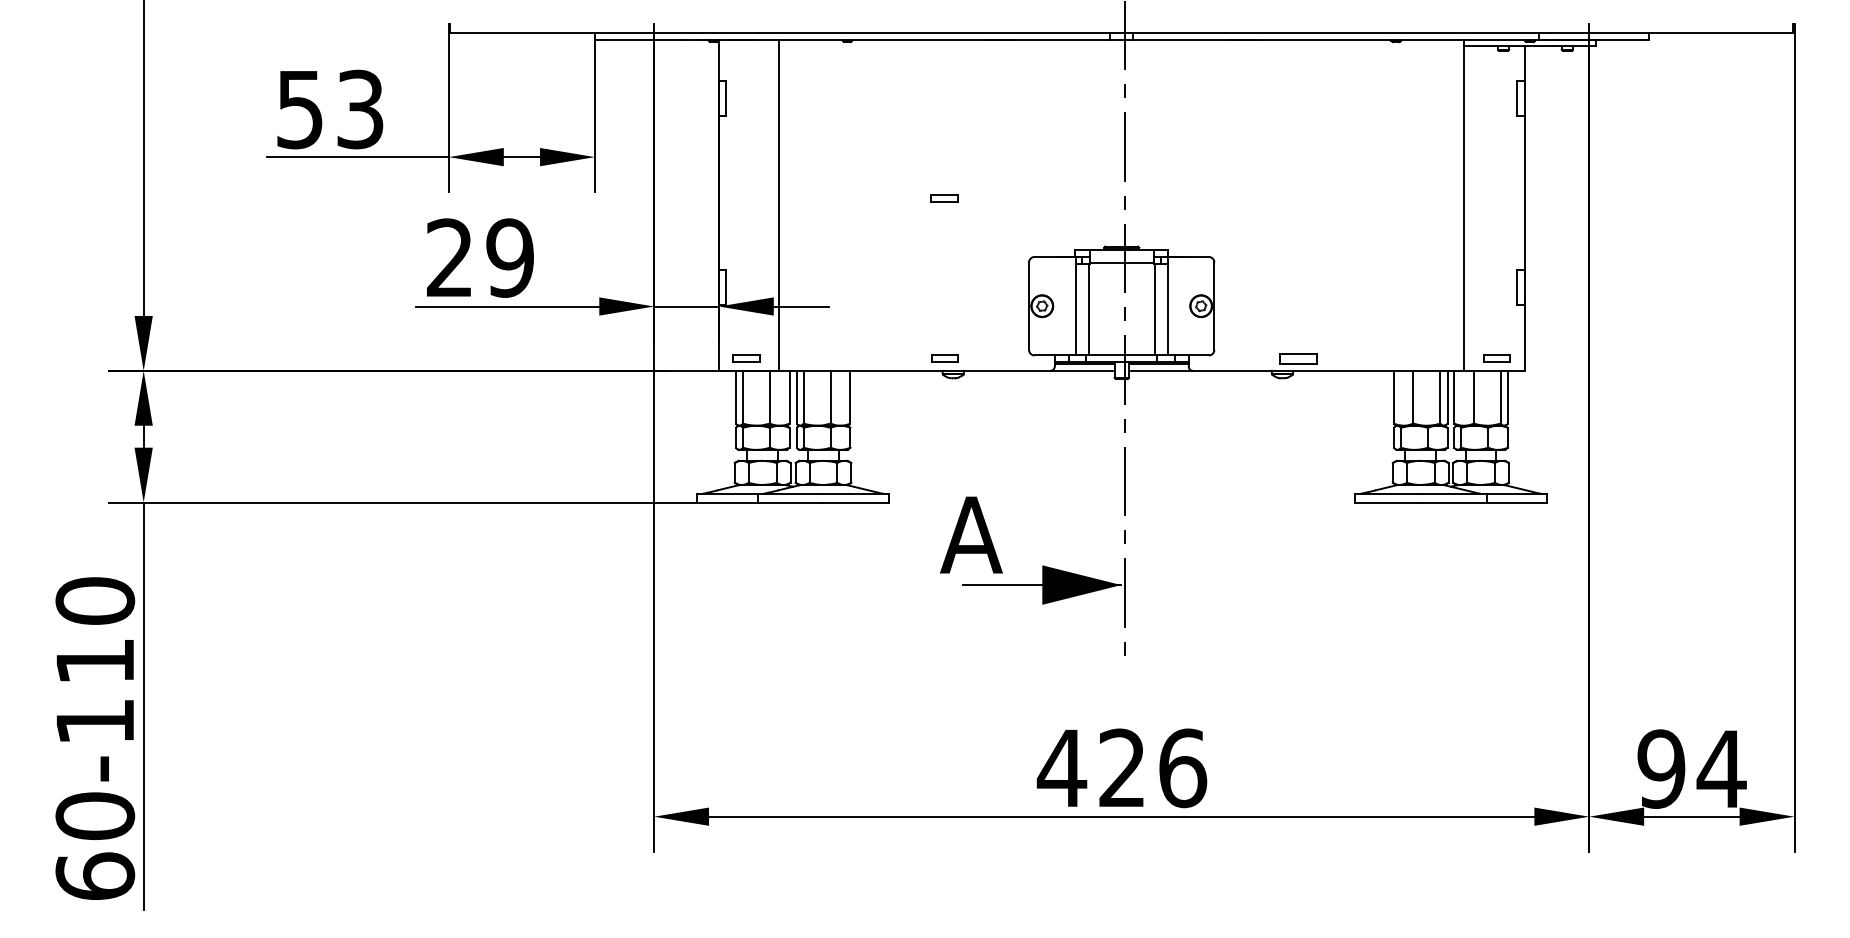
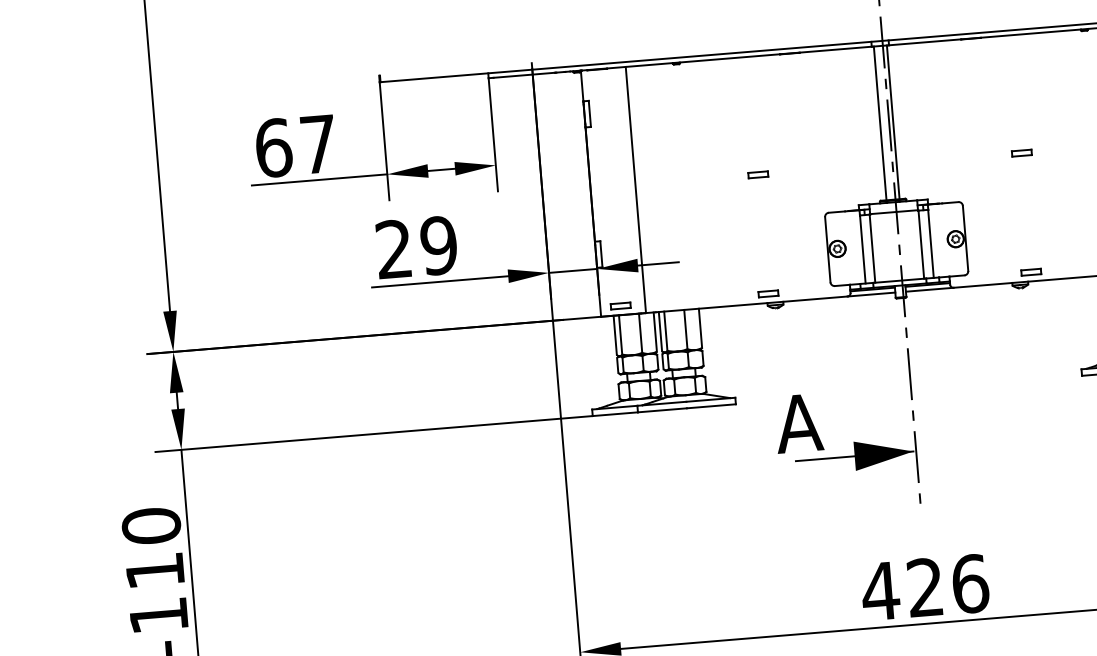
text: (329, 109) -> (295, 146), 53 -> 67
line: (1112, 142) -> (879, 122), added
line: (1130, 142) -> (893, 121), added
part: (1298, 198) -> (1021, 153), added
part: (1298, 358) -> (1031, 272), size x0.71

